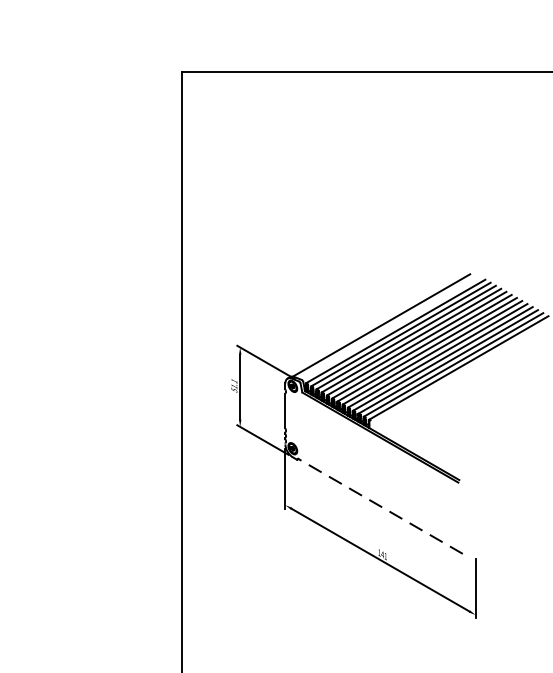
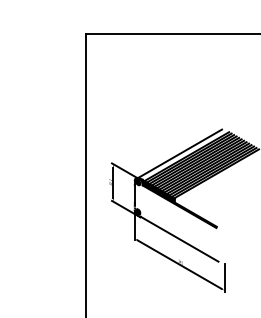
line: (380, 506) -> (179, 239), dashed -> solid

